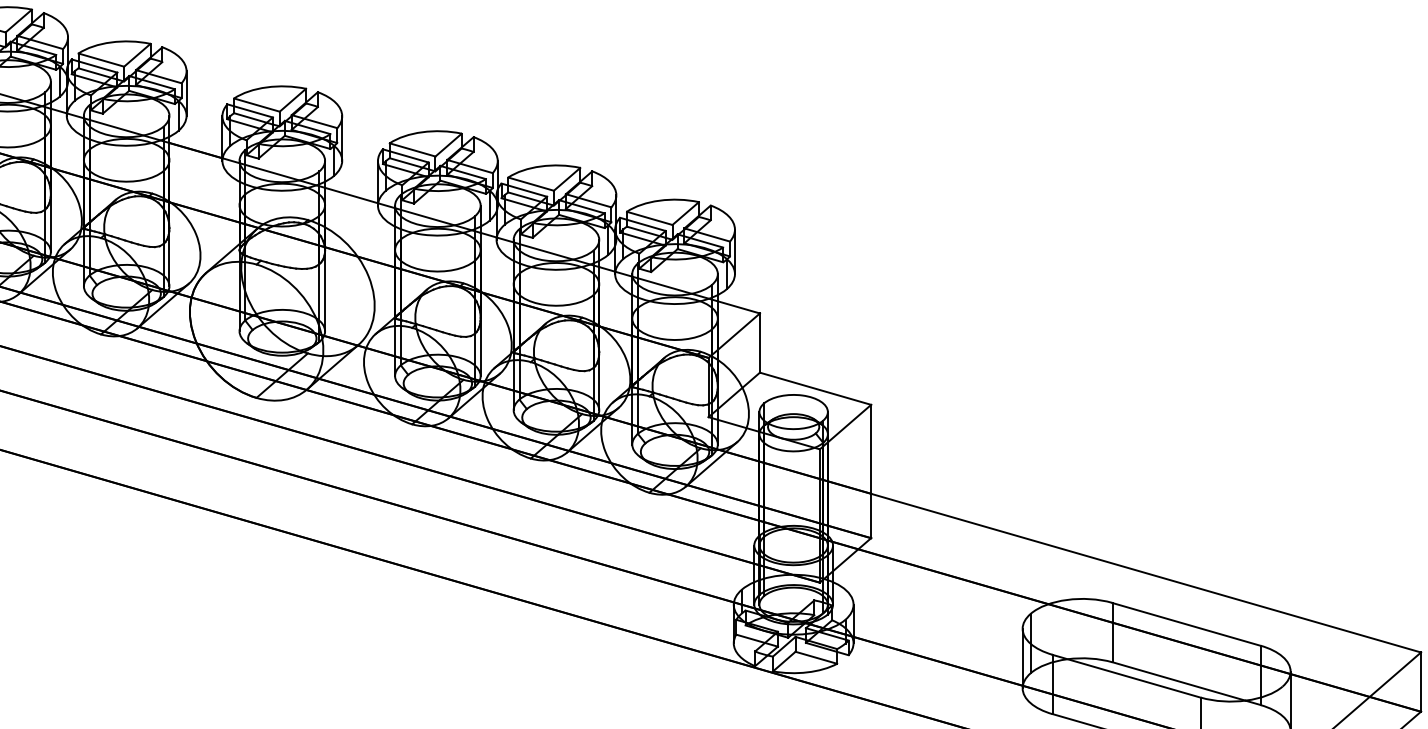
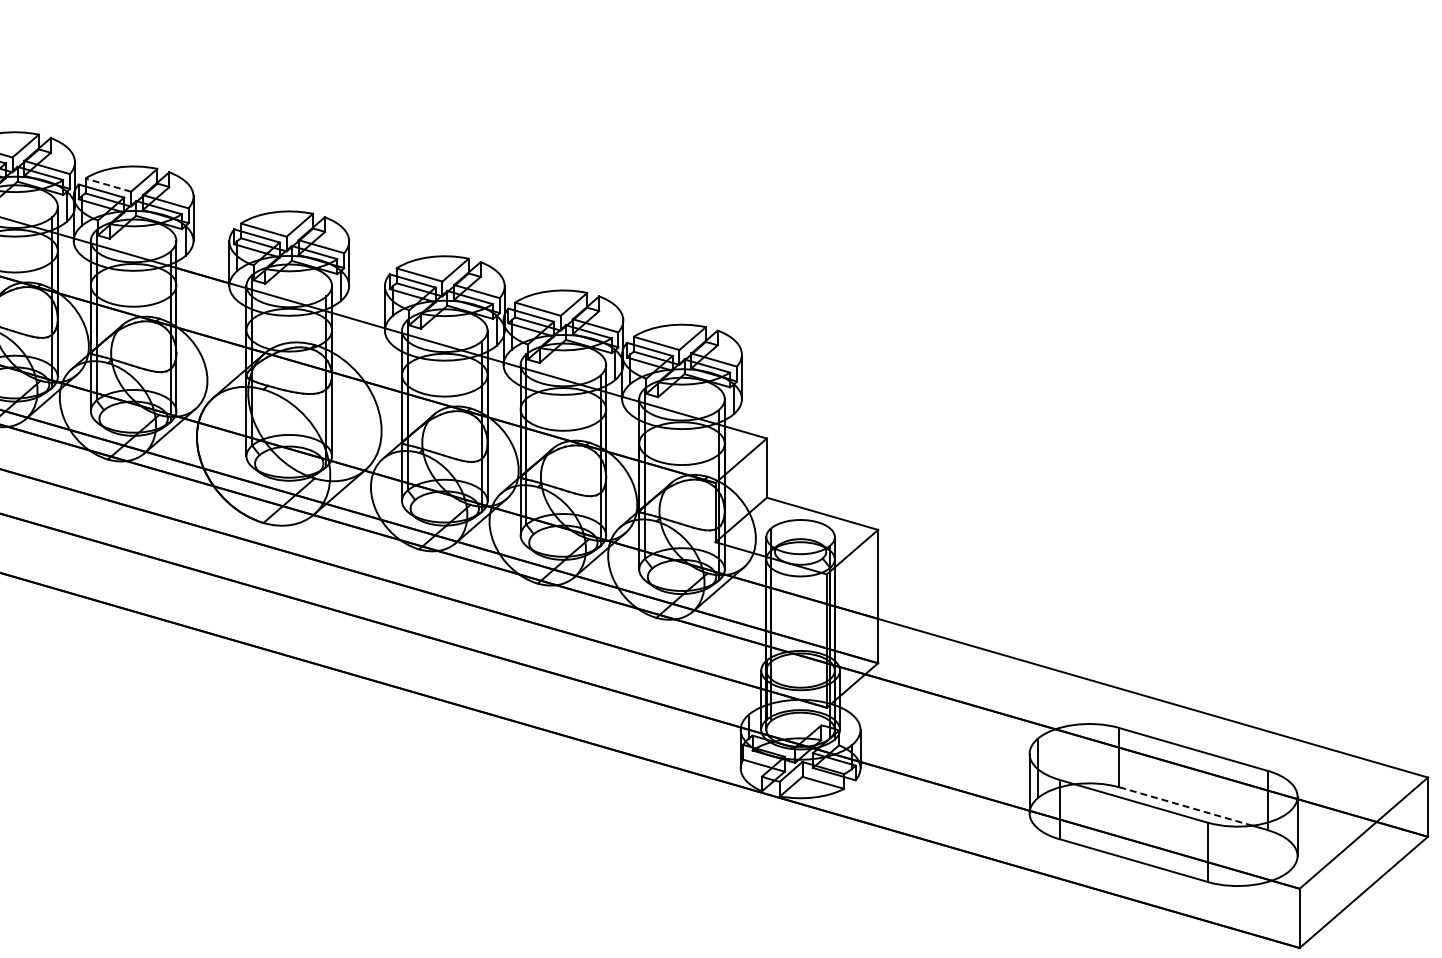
line: (101, 60) -> (108, 185), solid -> dashed
line: (1178, 681) -> (1185, 806), solid -> dashed

